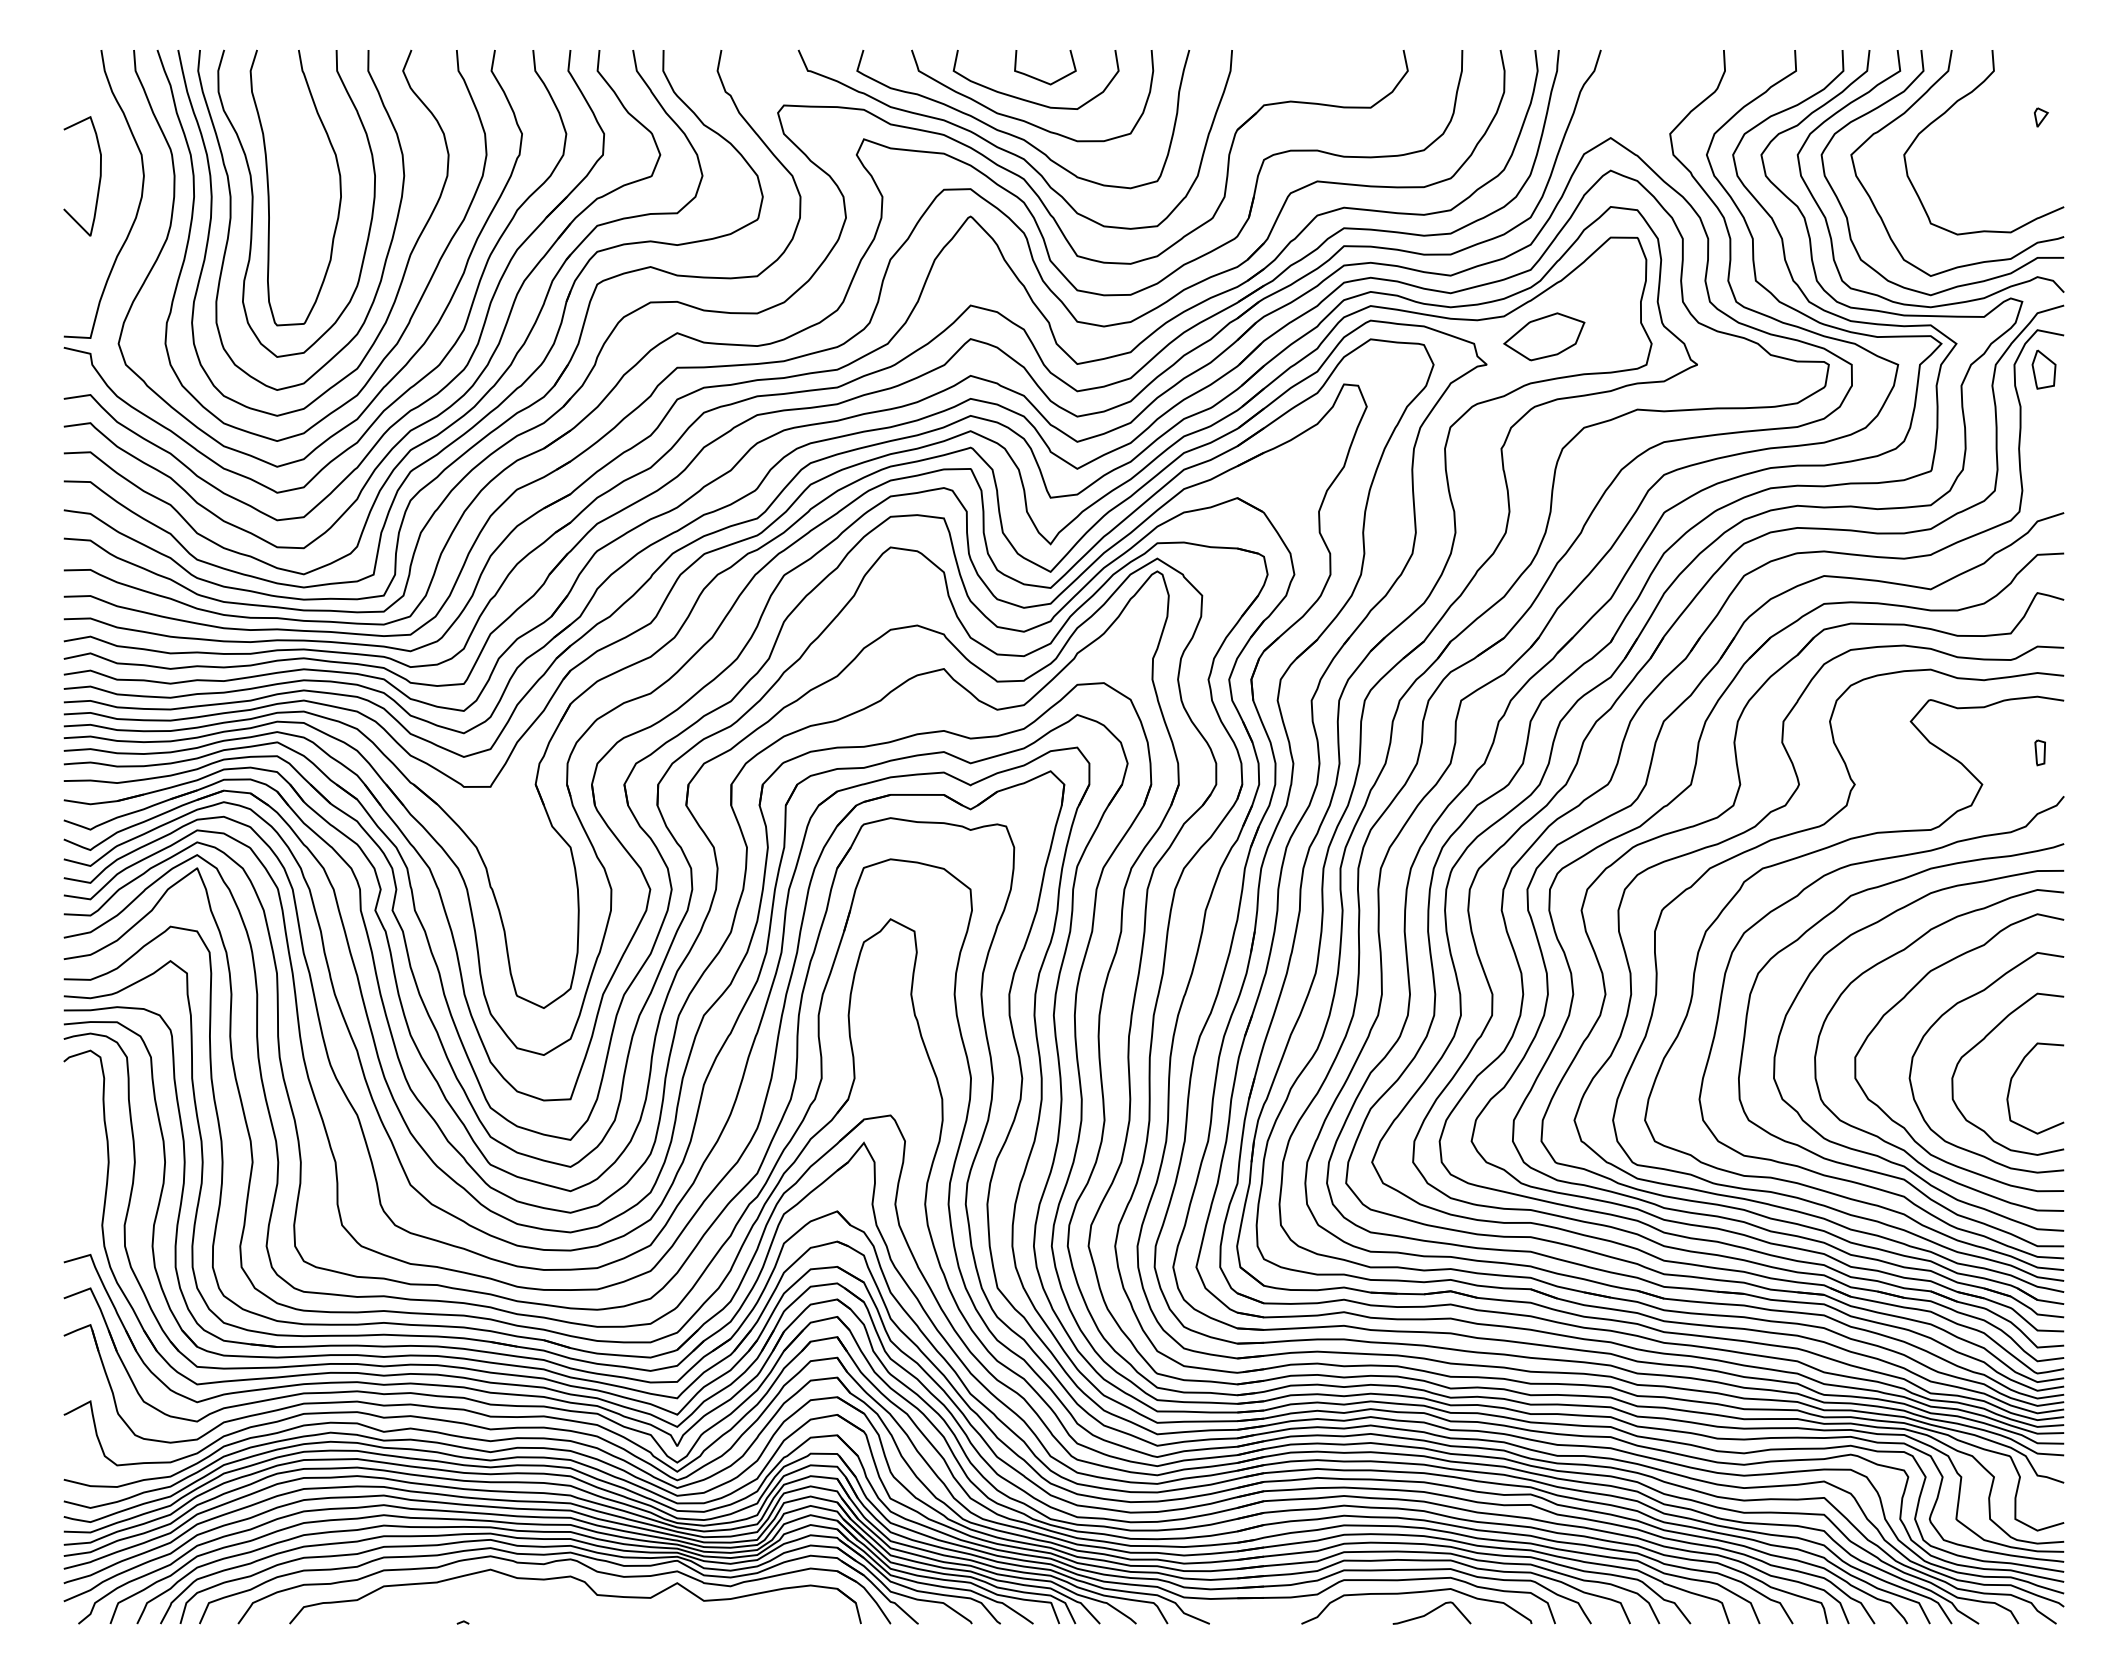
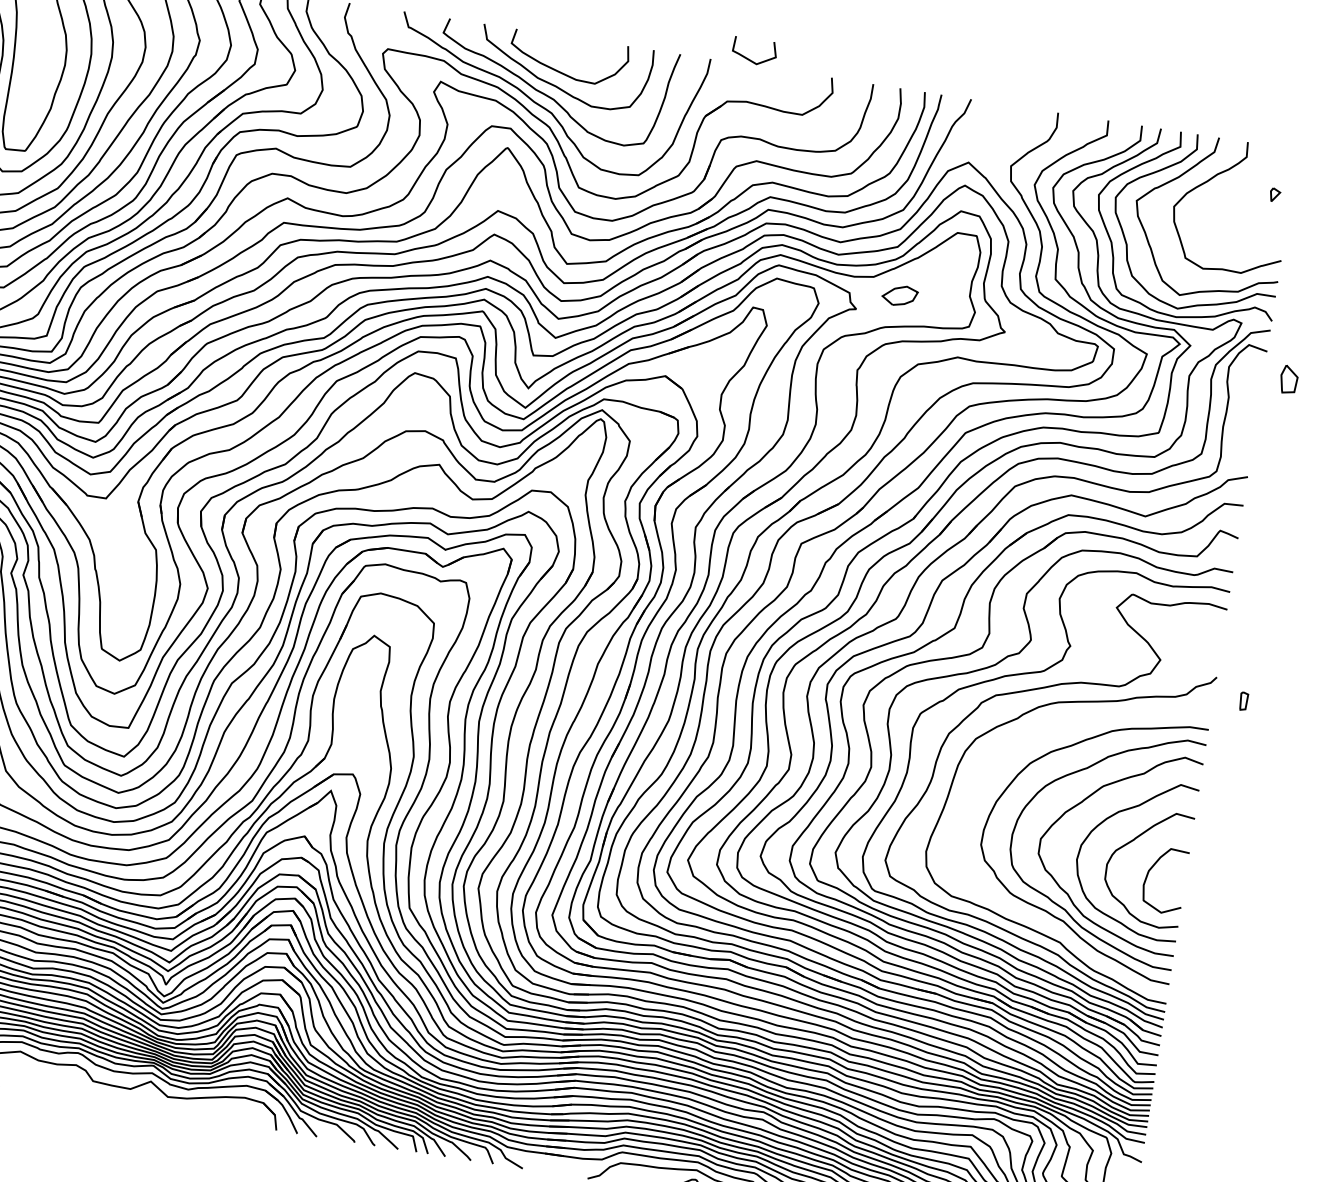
curve: (1041, 79) -> (750, 59), moved
part: (1544, 336) -> (900, 295), size x0.6
part: (2043, 369) -> (1288, 379), moved
part: (2039, 752) -> (1243, 701), moved
curve: (1870, 1169) -> (1039, 919), removed

